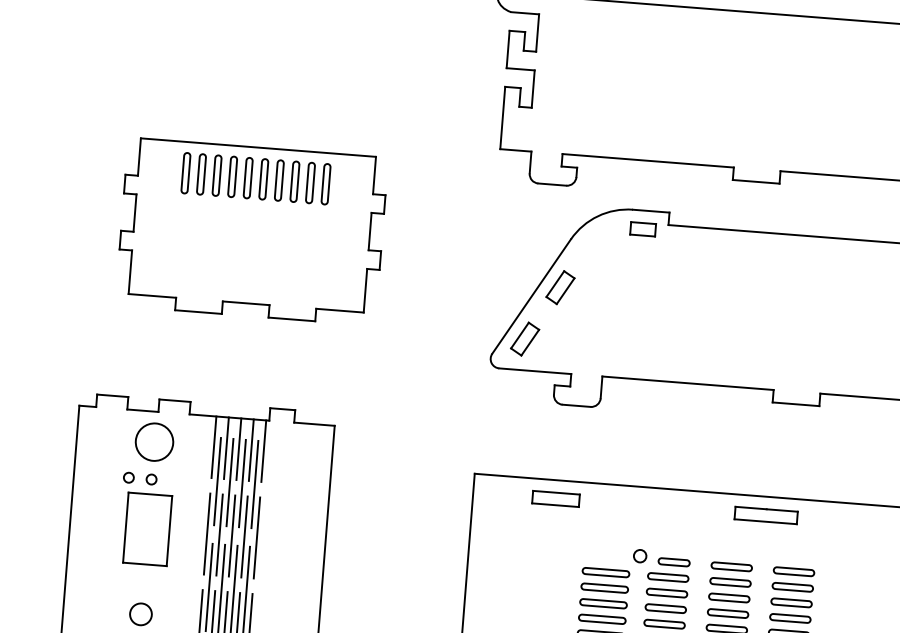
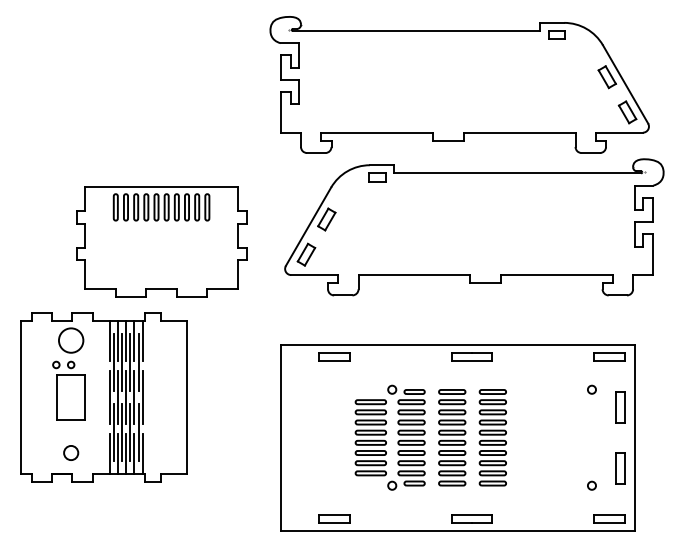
part: (251, 230) -> (161, 241), moved

